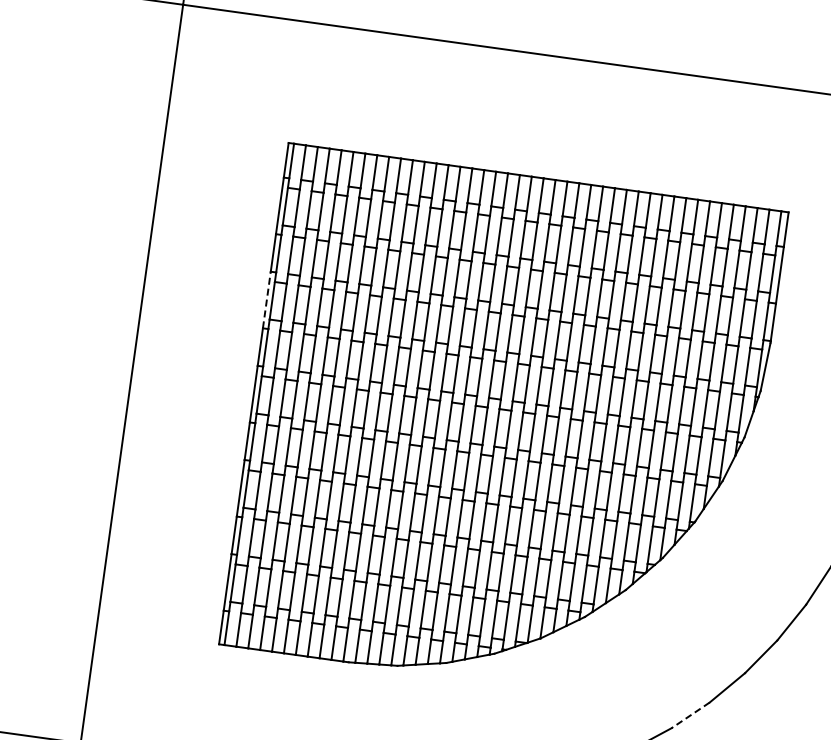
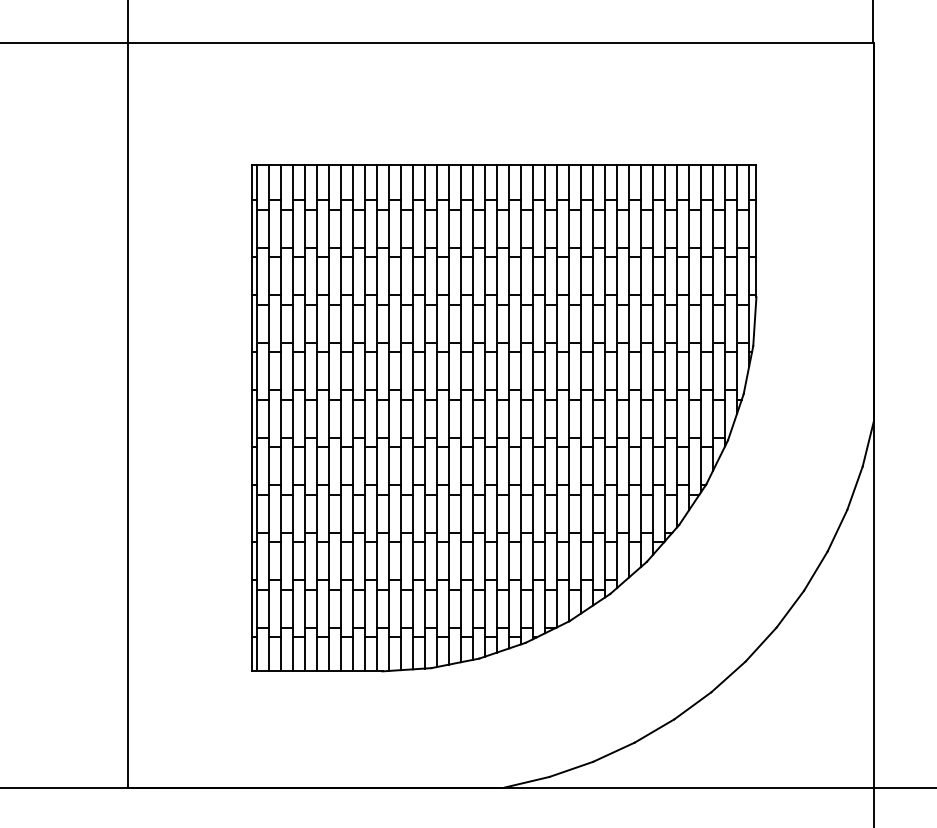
line: (266, 299) -> (251, 323), dashed -> solid
line: (690, 714) -> (728, 676), dashed -> solid

